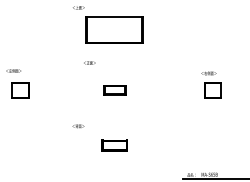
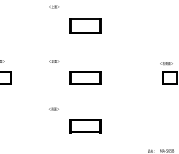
part: (114, 29) -> (85, 25), size x0.62
text: (89, 62) -> (53, 61), moved
part: (114, 90) -> (85, 78), size x1.67
part: (114, 145) -> (85, 125), size x1.43

